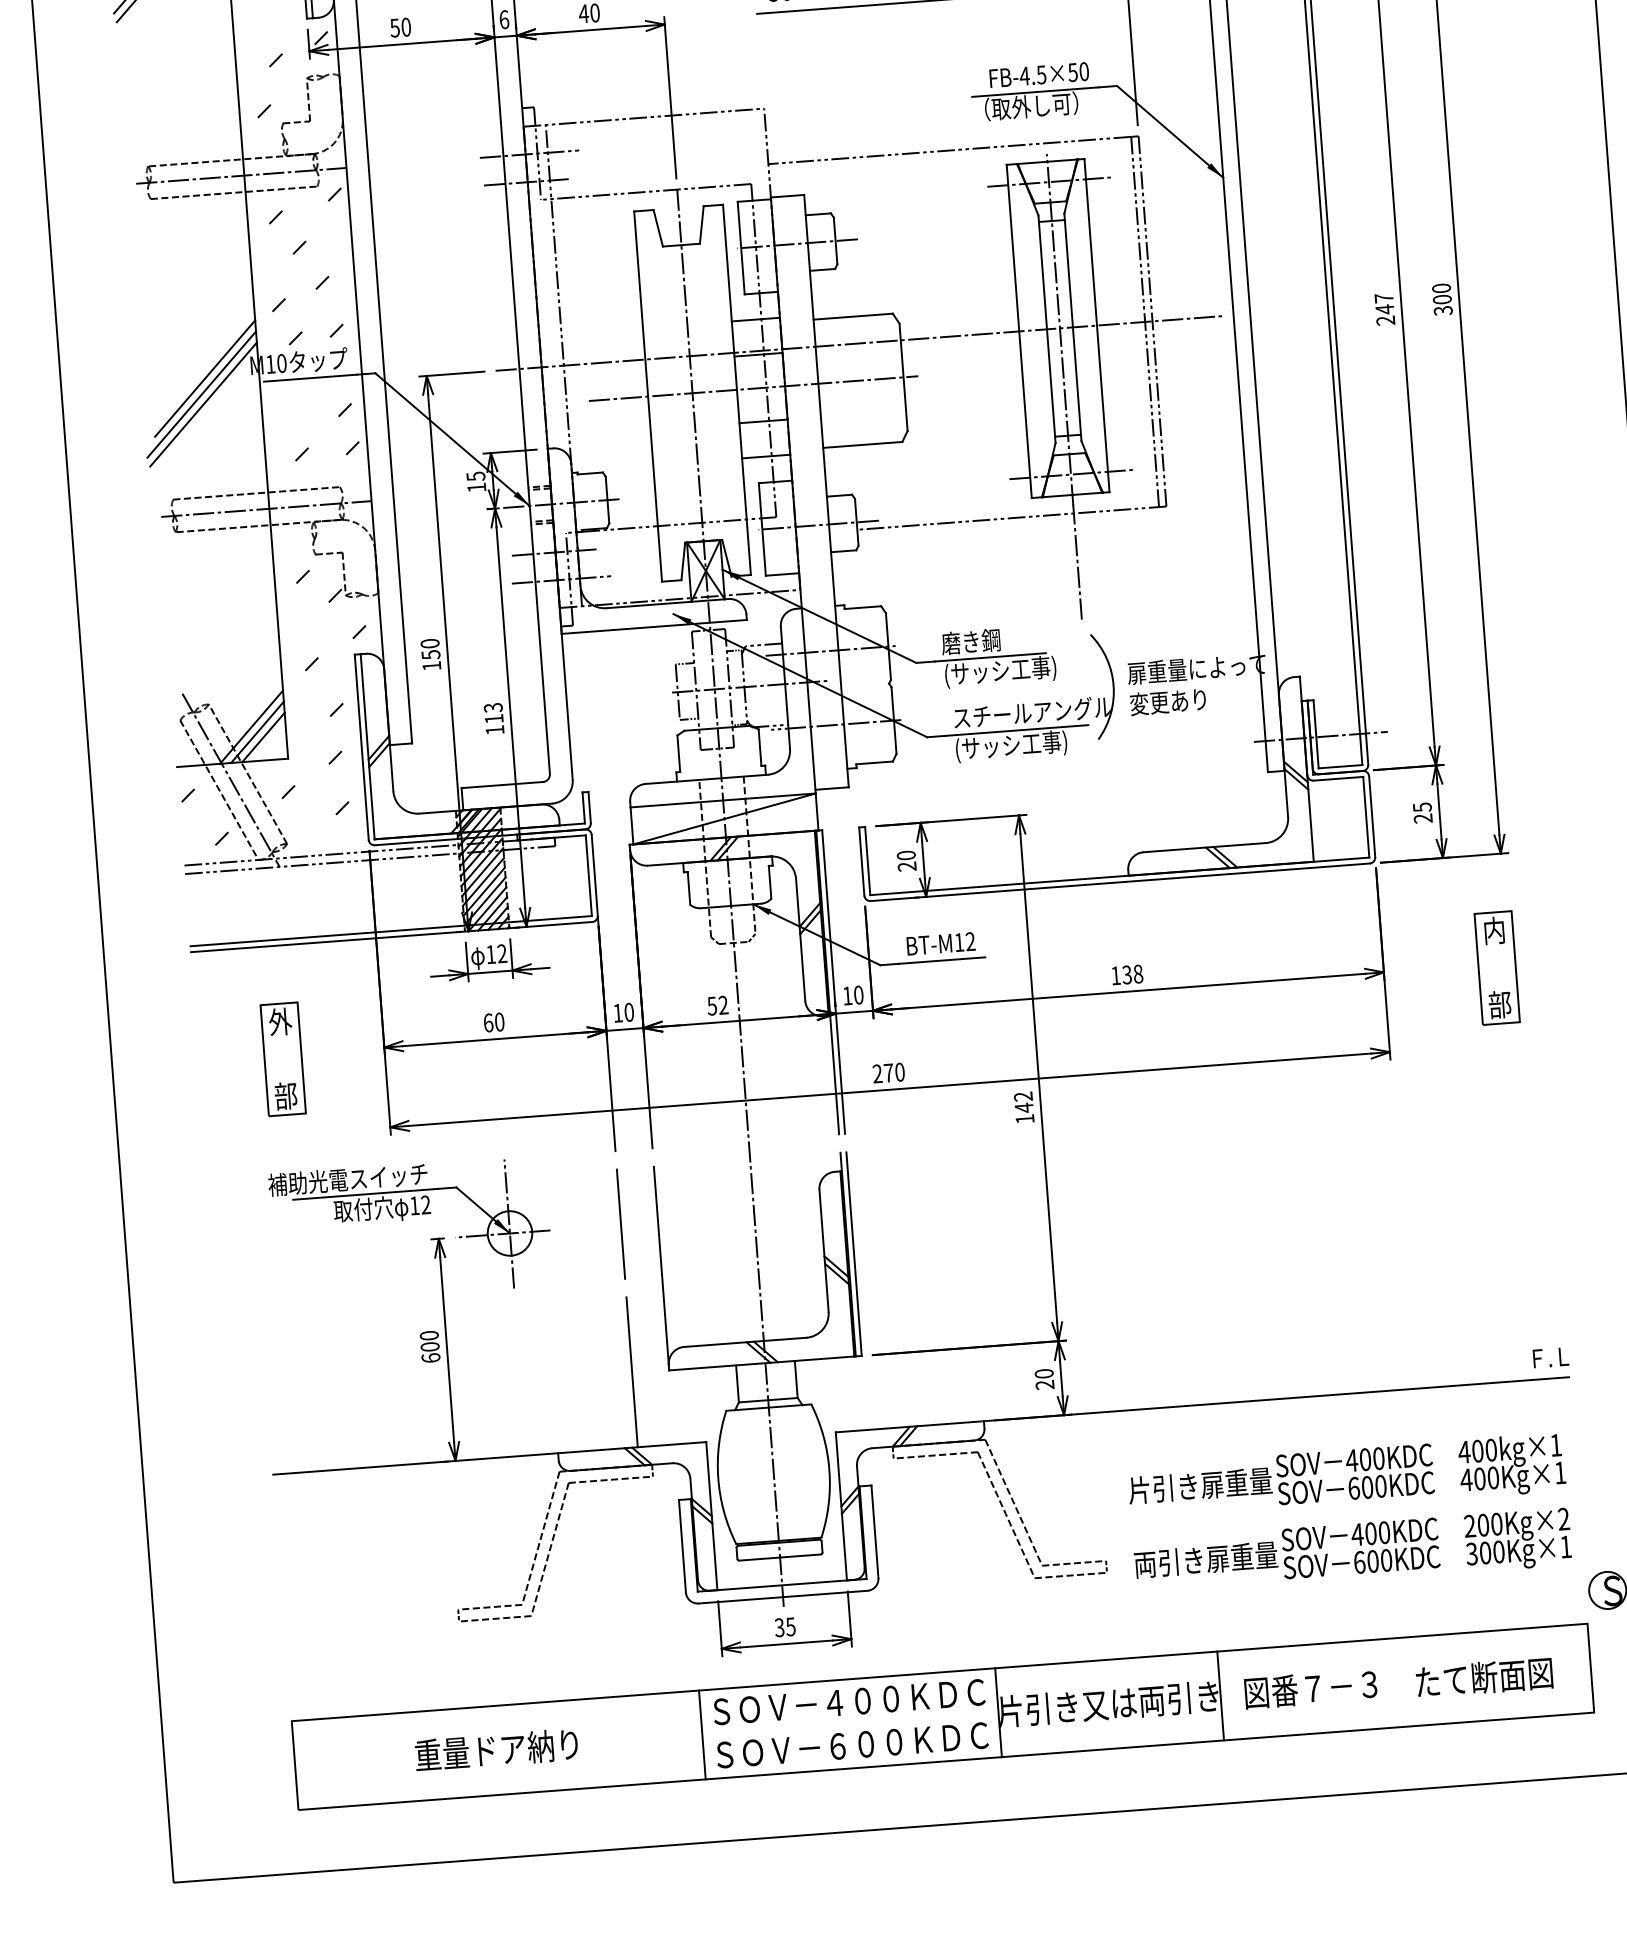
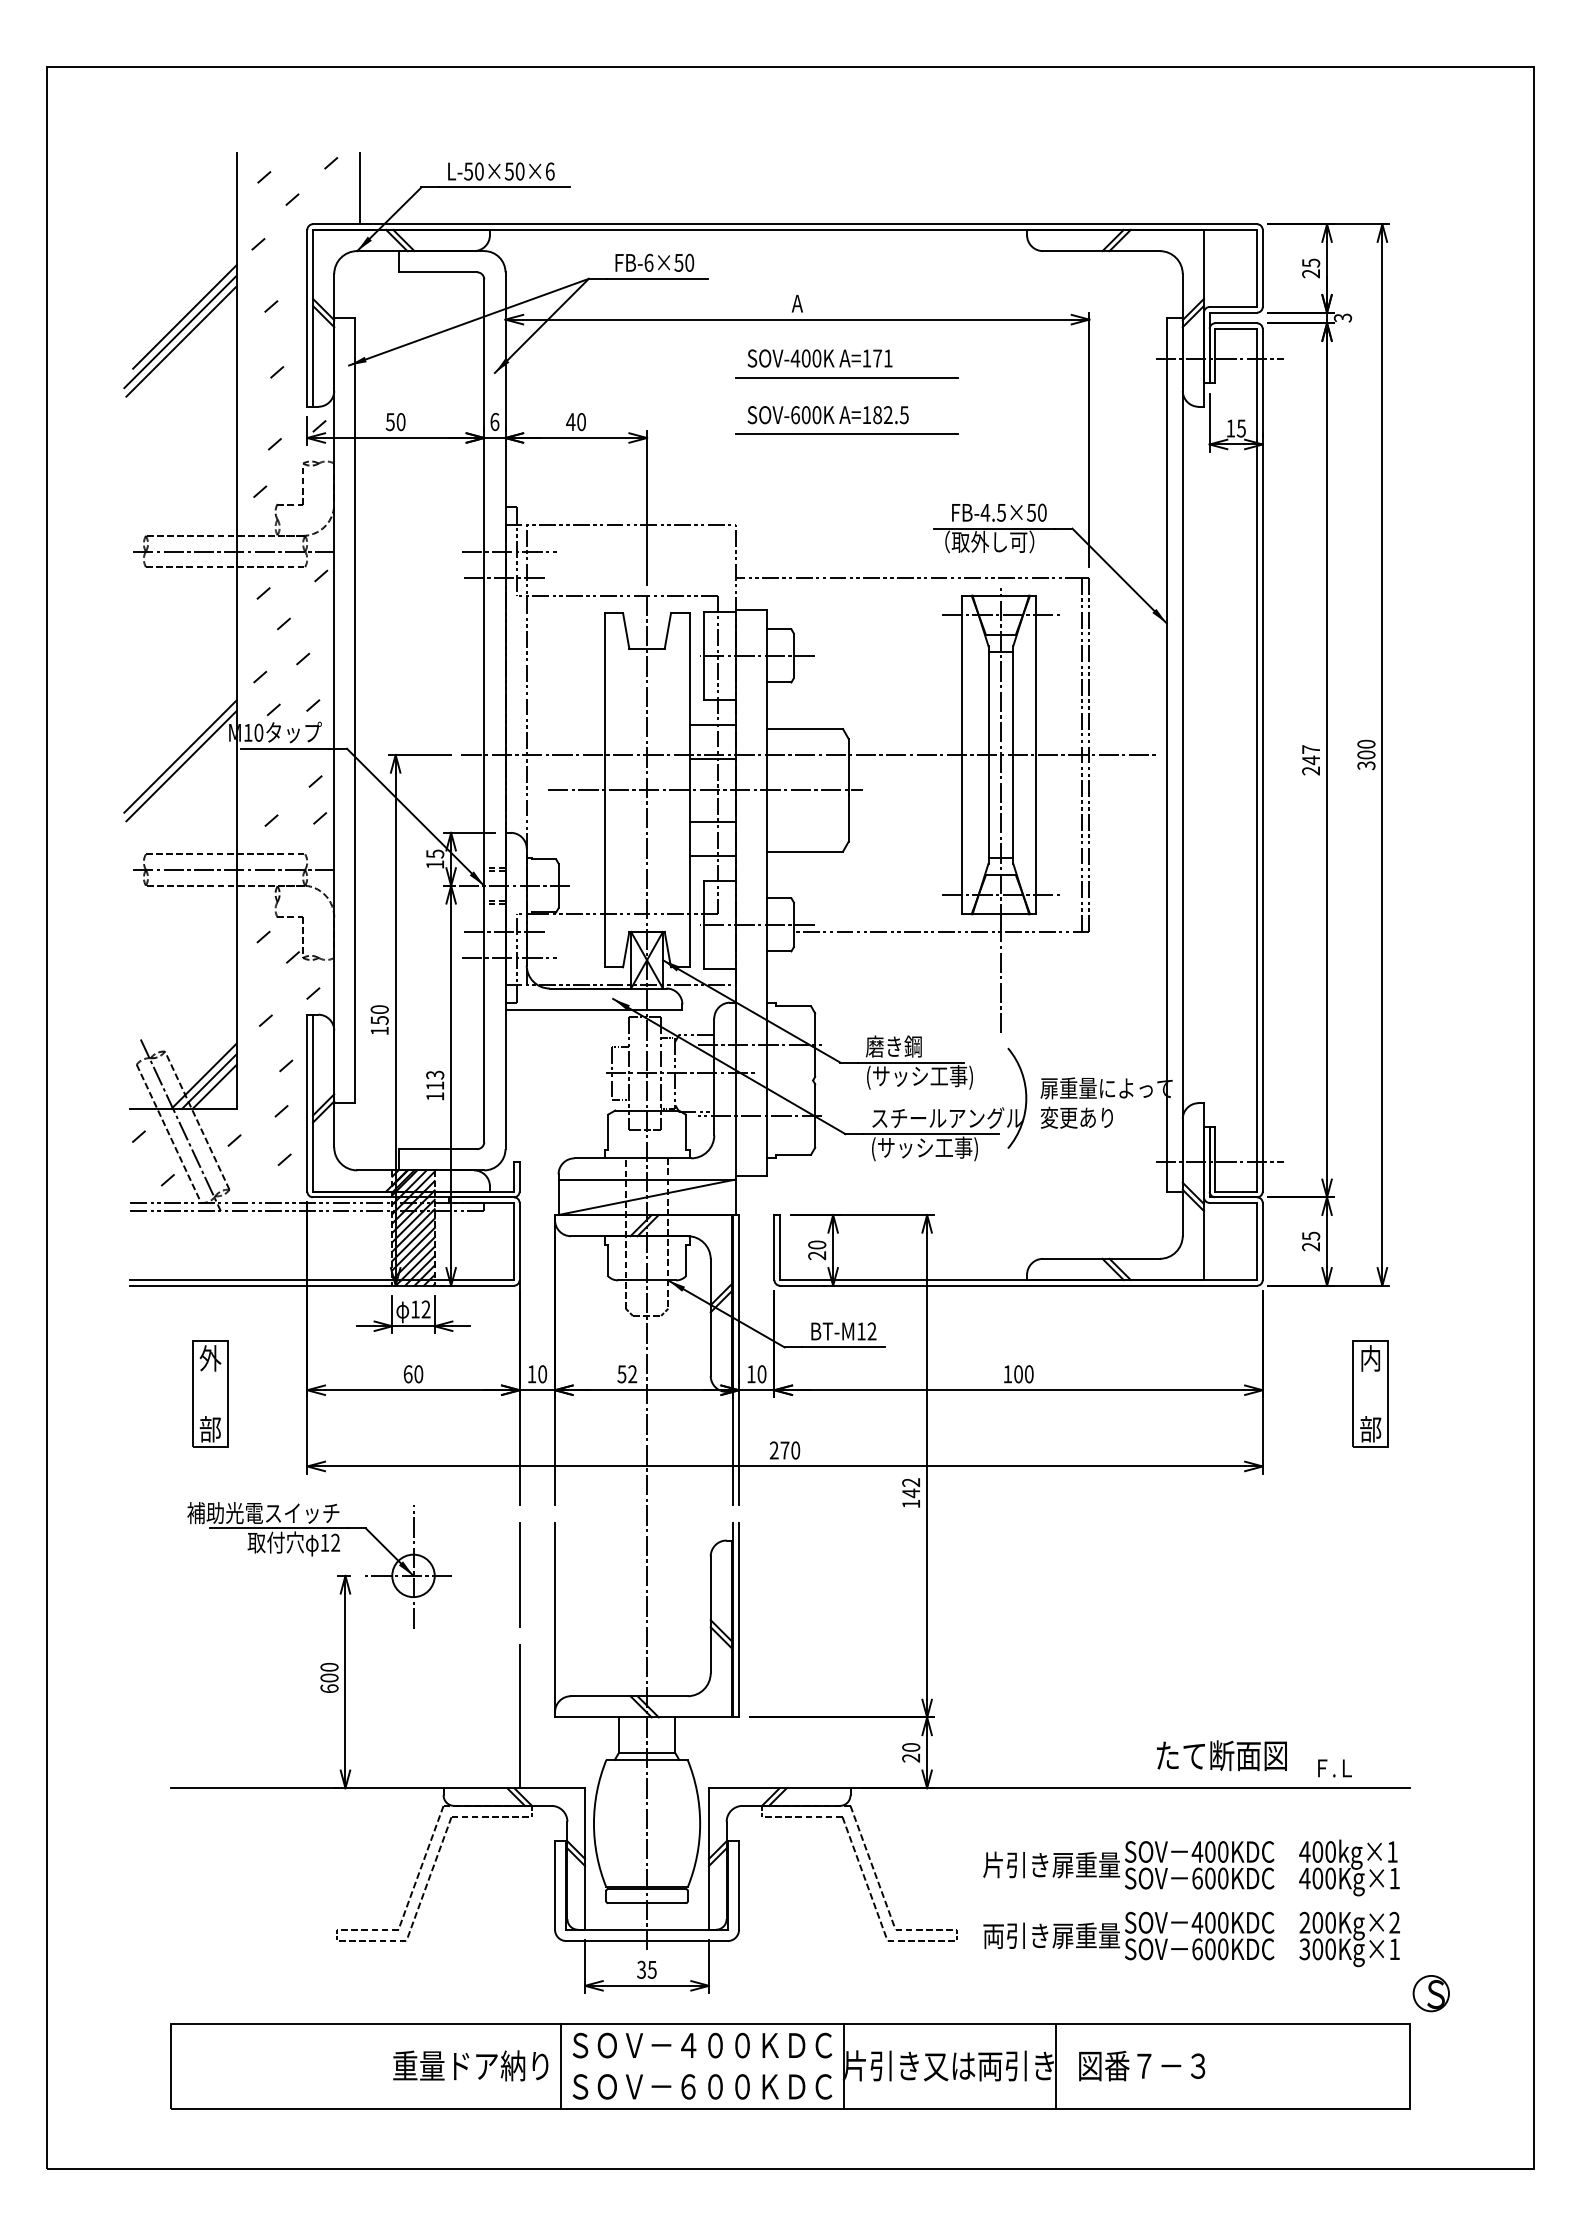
line: (204, 378) -> (184, 741), removed
text: (1132, 974) -> (1023, 1374), 138 -> 100
text: (1550, 1357) -> (1334, 1768), moved
text: (1484, 1677) -> (1221, 1755), moved
text: (496, 1749) -> (470, 2065), moved

